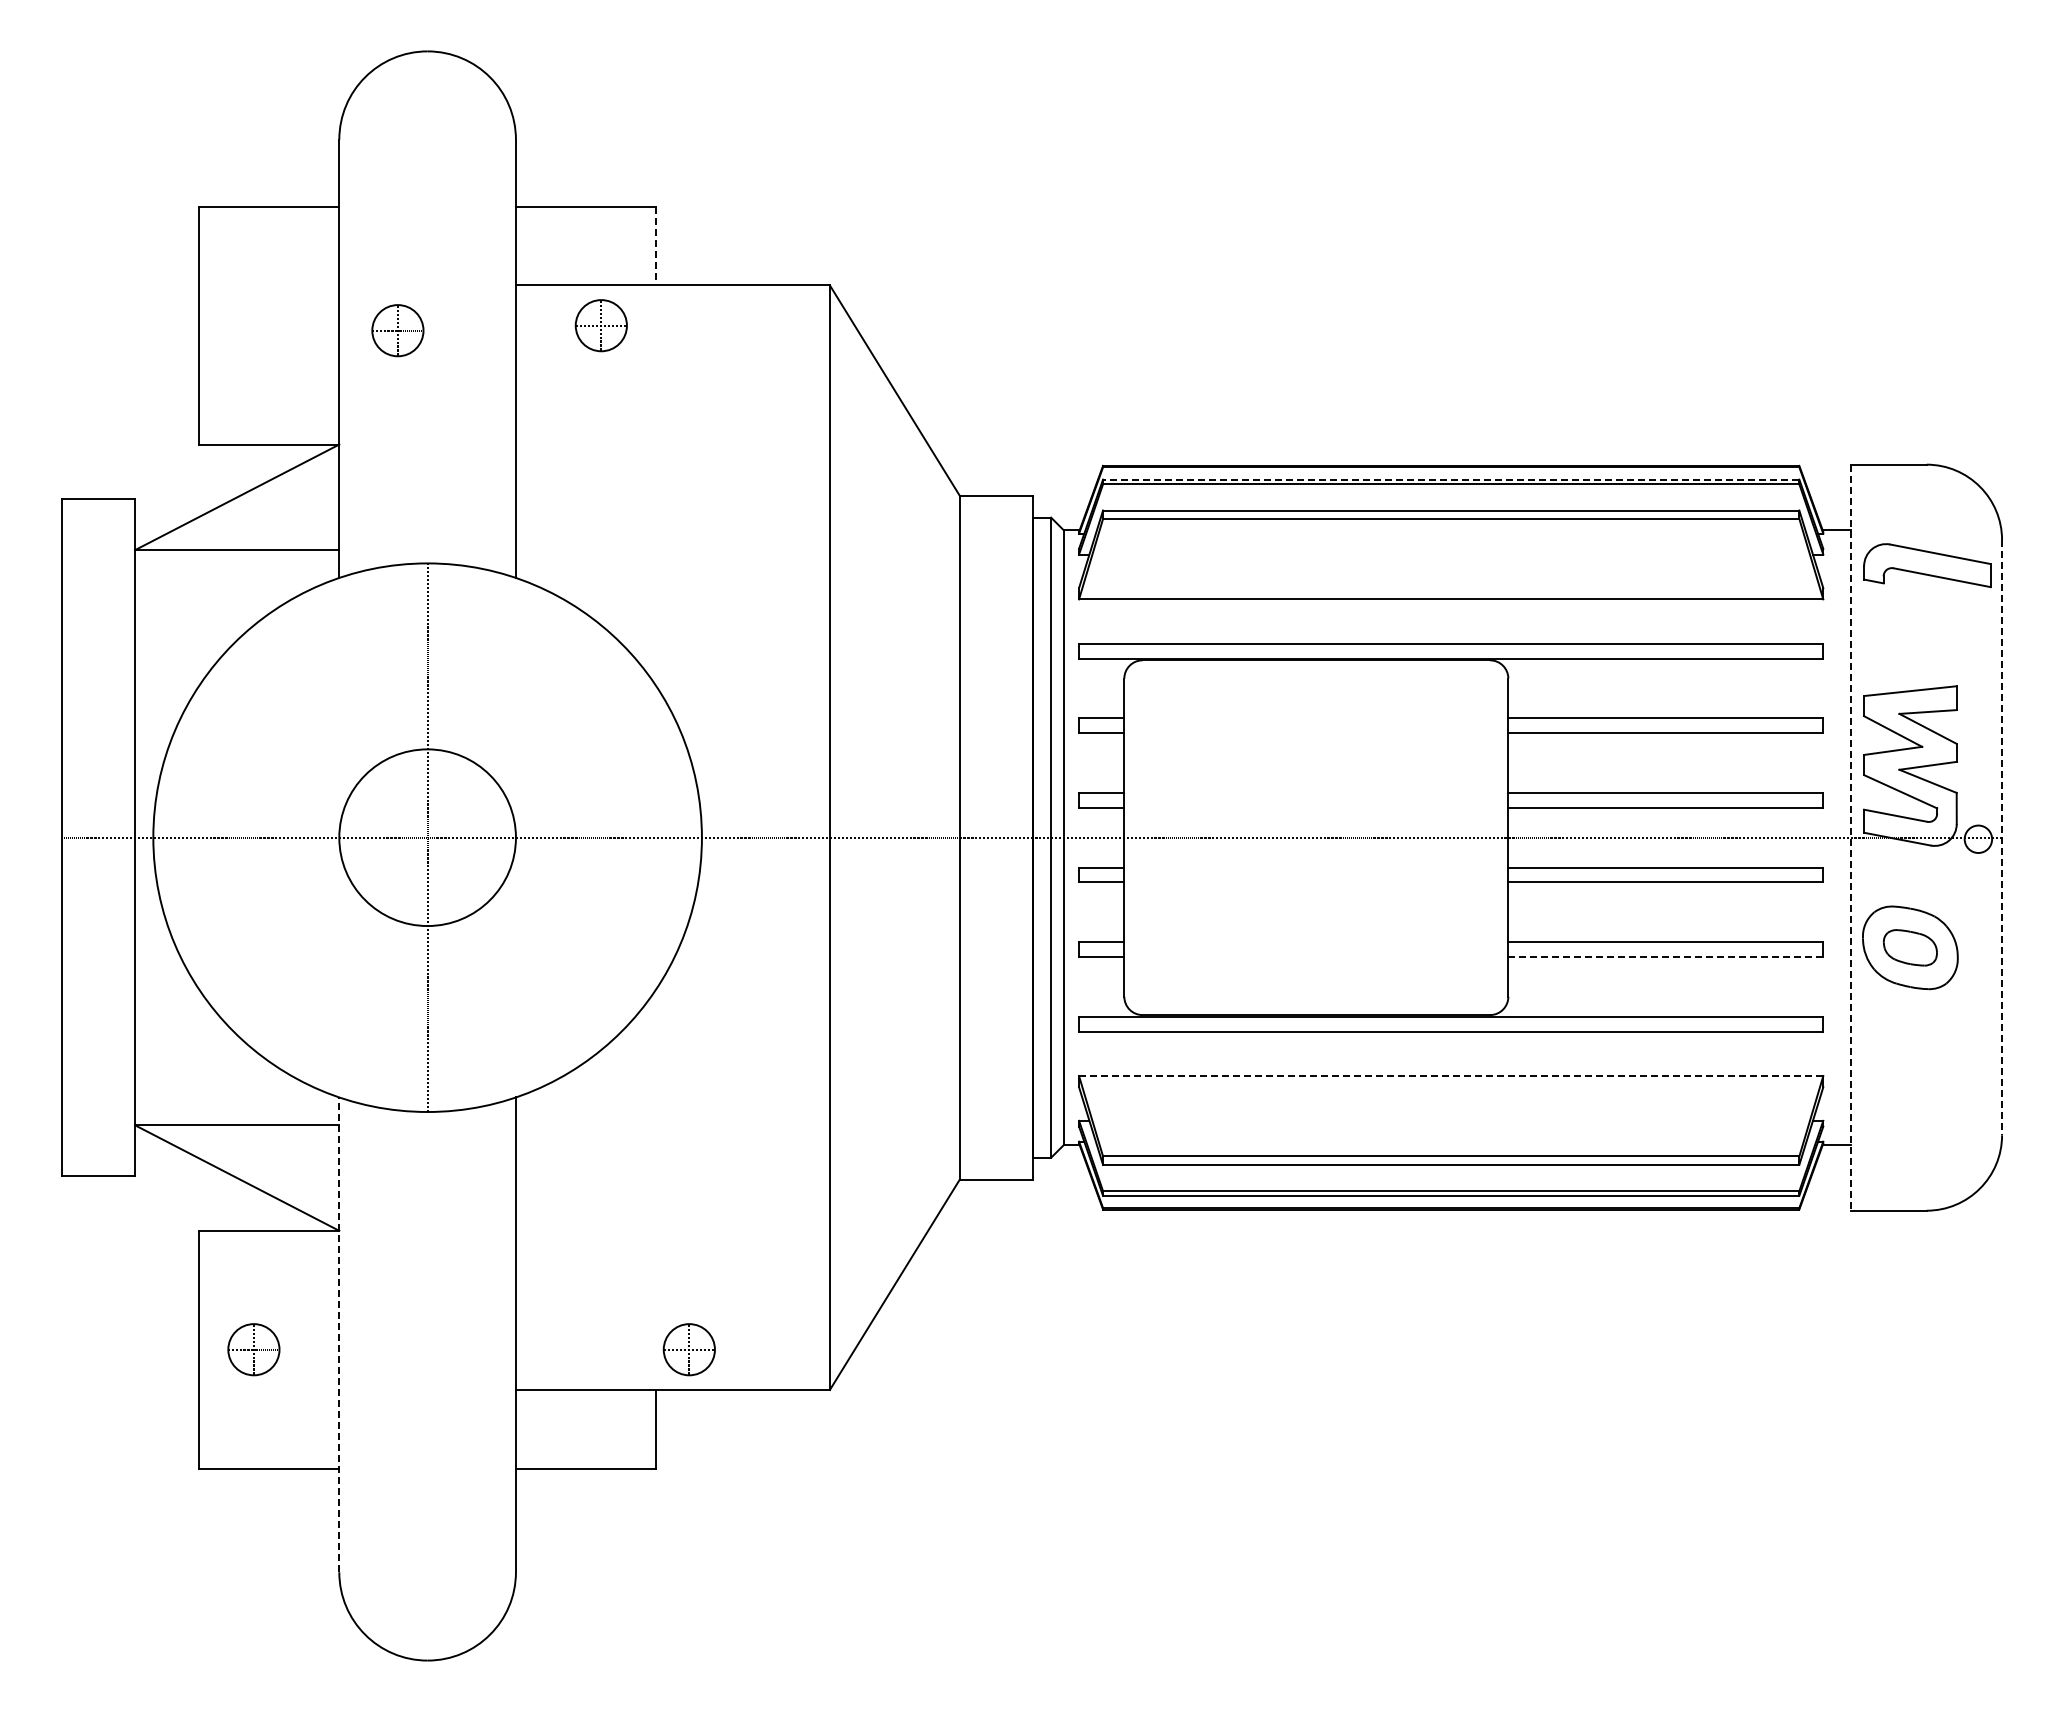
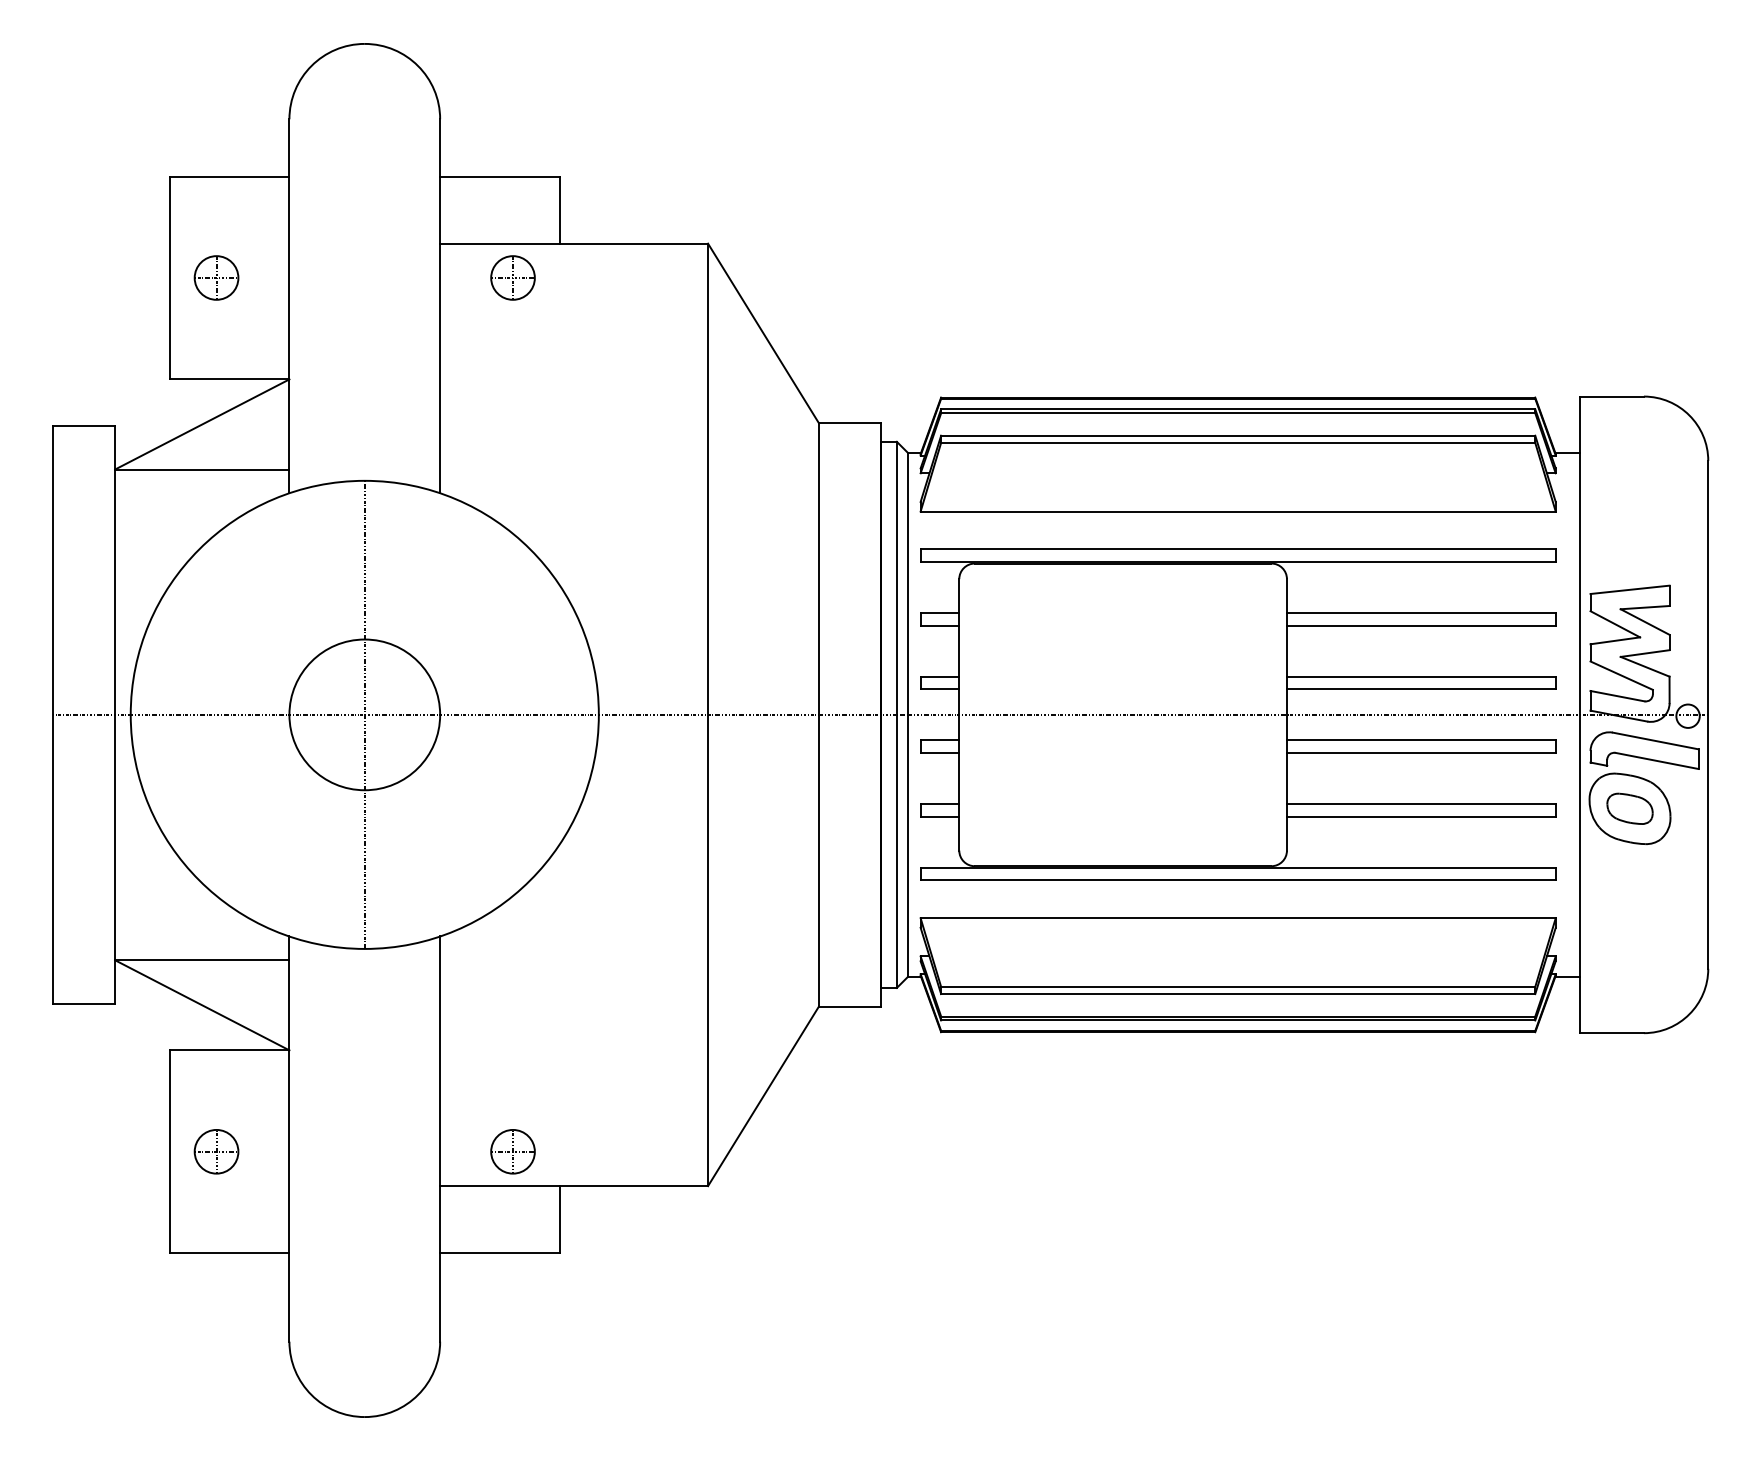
line: (656, 246) -> (560, 210), dashed -> solid
part: (397, 330) -> (216, 277), moved
line: (1450, 479) -> (1237, 409), dashed -> solid
part: (1927, 565) -> (1644, 750), moved
line: (2002, 837) -> (1708, 714), dashed -> solid
line: (1851, 838) -> (1579, 715), dashed -> solid
line: (1665, 956) -> (1421, 816), dashed -> solid
line: (1451, 1076) -> (1238, 918), dashed -> solid
line: (339, 1334) -> (289, 1138), dashed -> solid
part: (688, 1349) -> (512, 1151), moved

